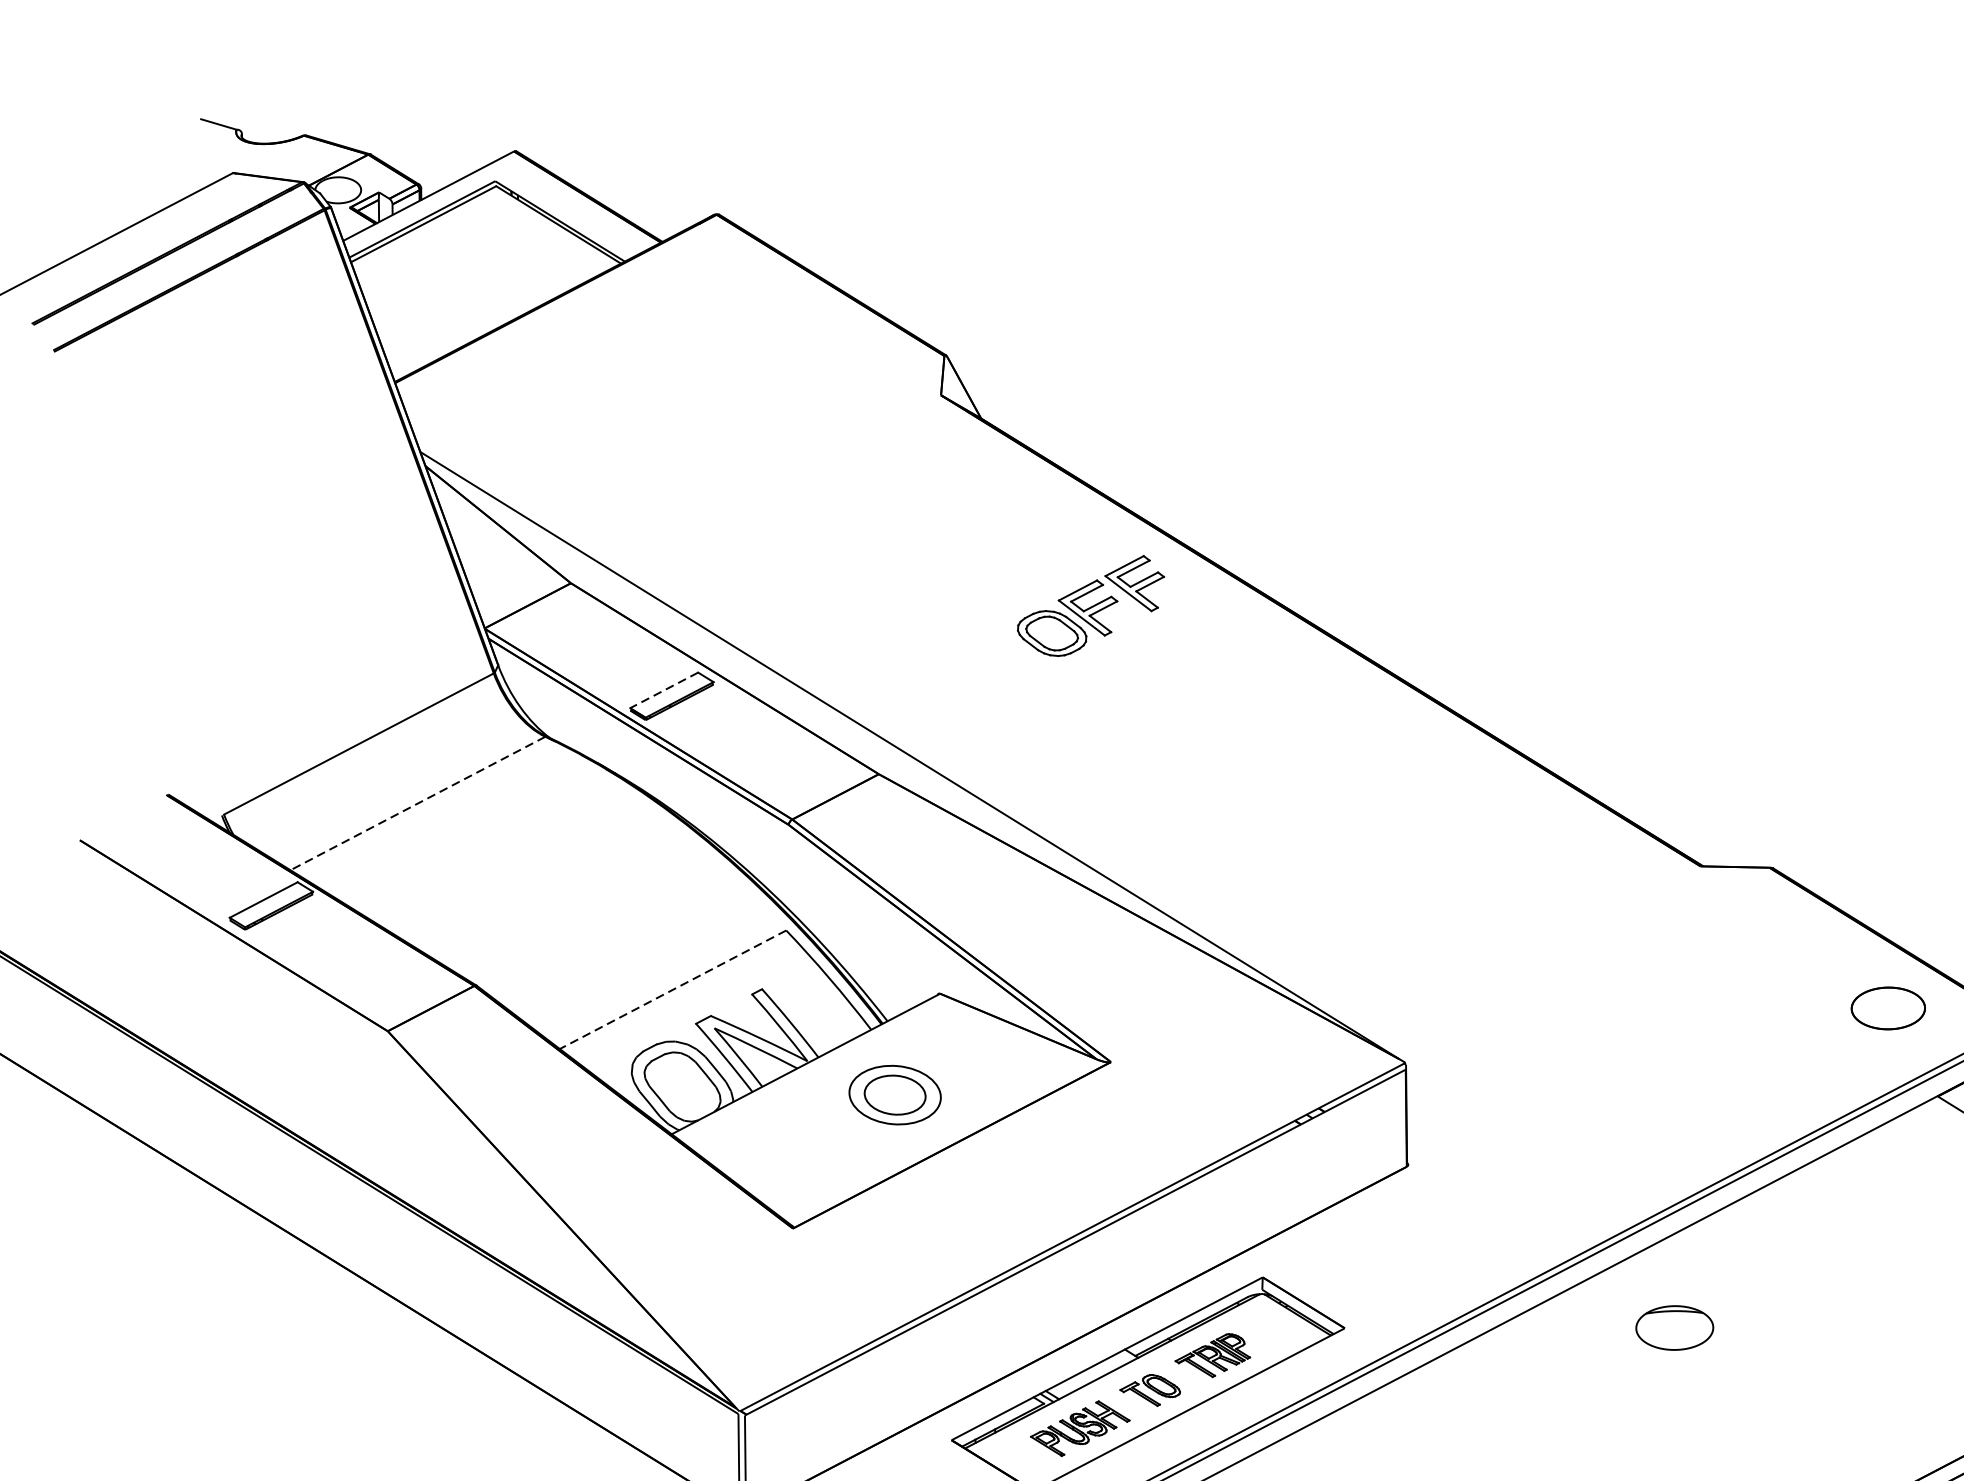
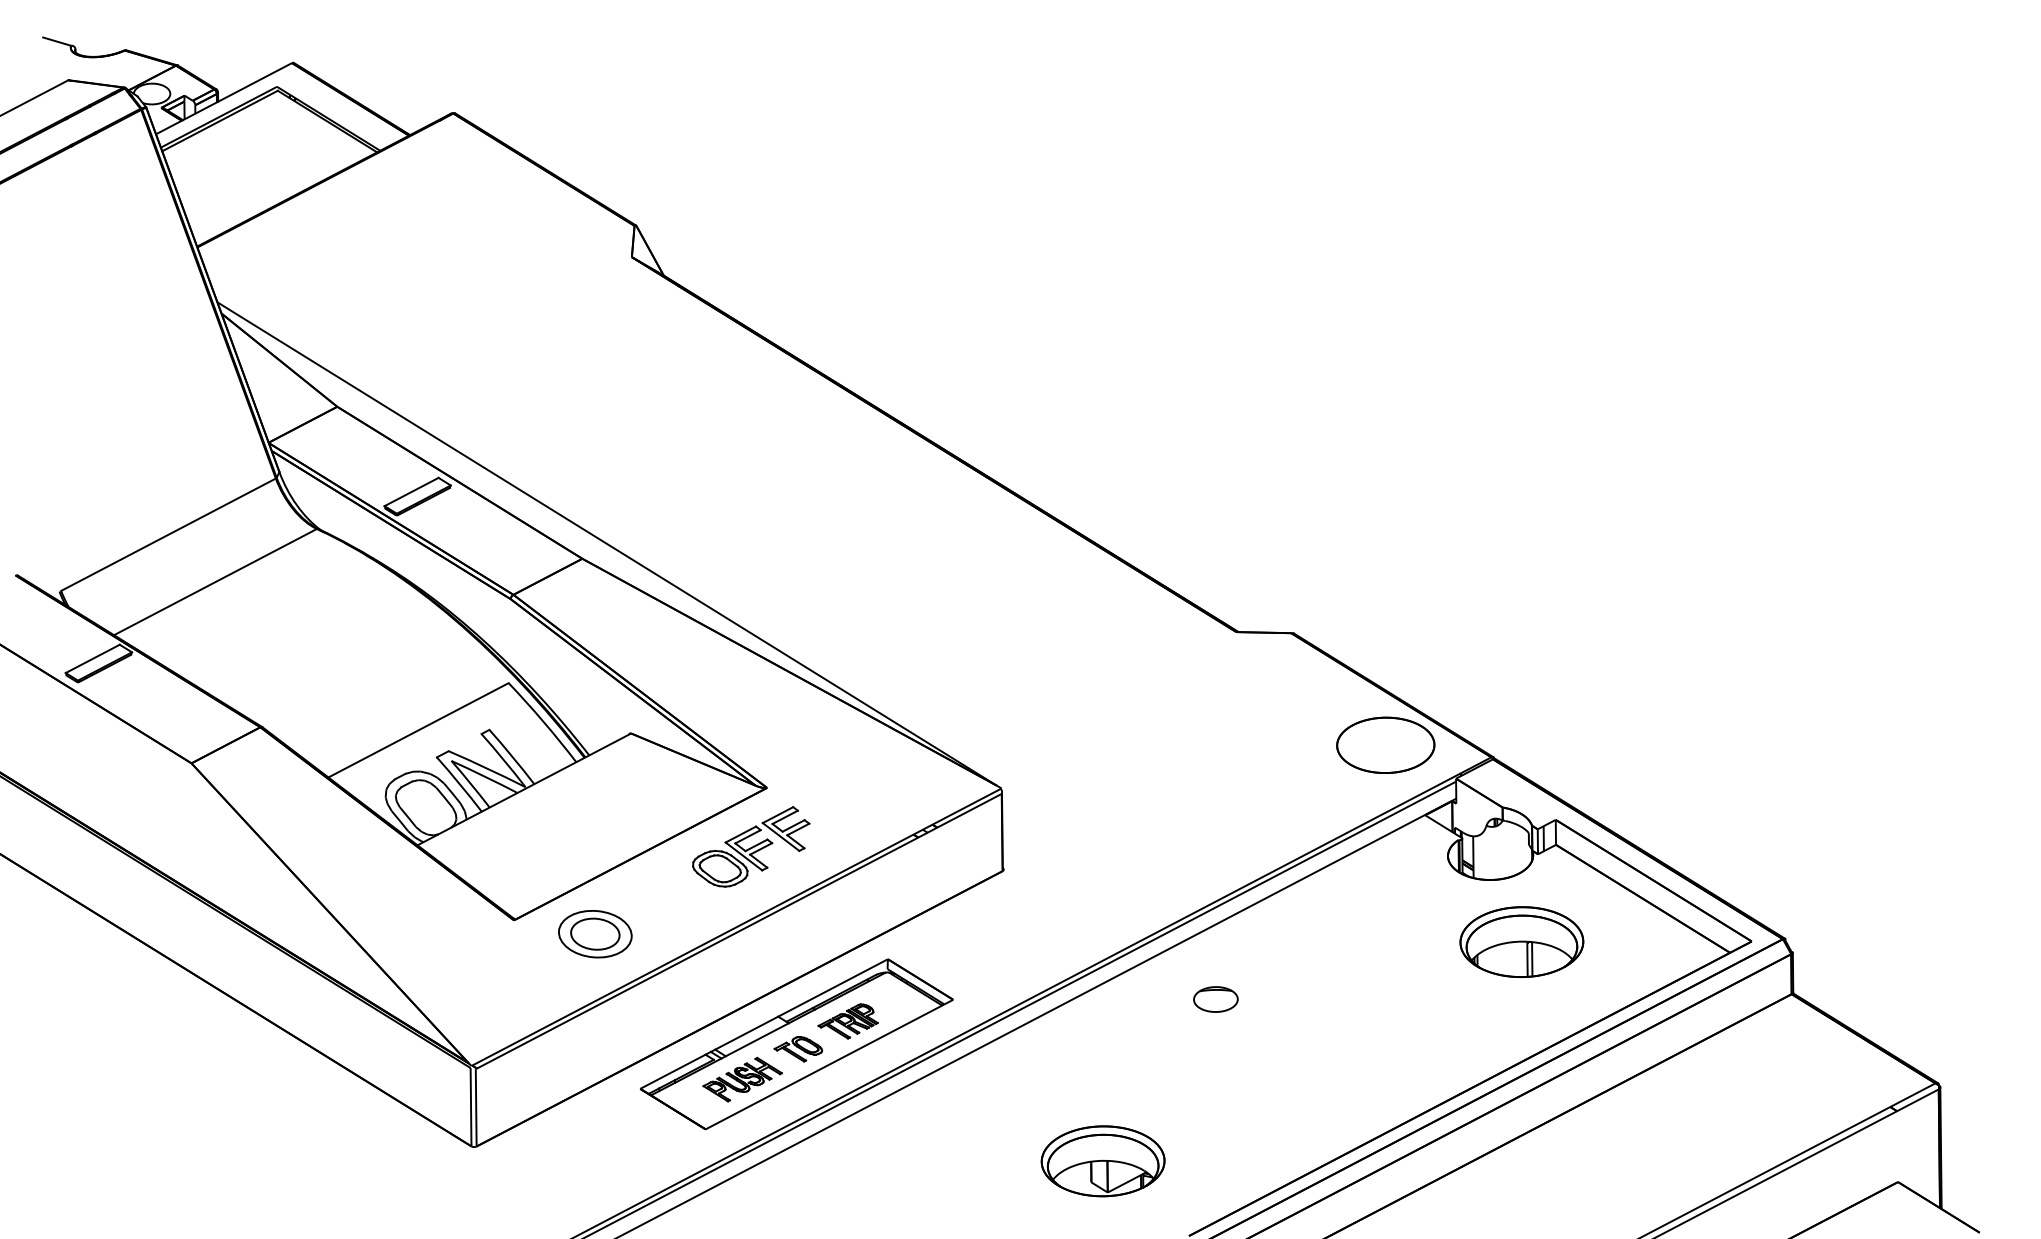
part: (1091, 605) -> (751, 846), moved
line: (664, 690) -> (411, 492), dashed -> solid
line: (417, 804) -> (215, 582), dashed -> solid
line: (672, 989) -> (418, 730), dashed -> solid
part: (1887, 1007) -> (1385, 744), size x1.67
part: (895, 1095) -> (595, 934), moved
part: (1674, 1327) -> (1215, 999), size x0.71

